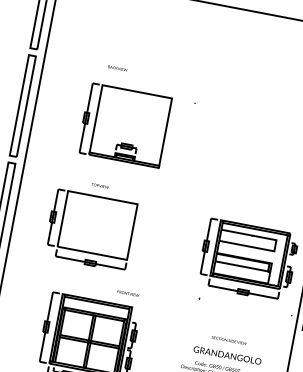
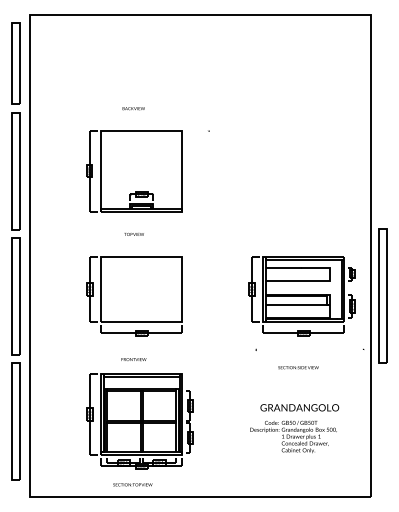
text: (117, 68) -> (133, 108), moved
text: (99, 185) -> (133, 234), moved
part: (90, 230) -> (134, 296), moved
text: (127, 293) -> (133, 359), moved
text: (229, 340) -> (298, 367), moved

